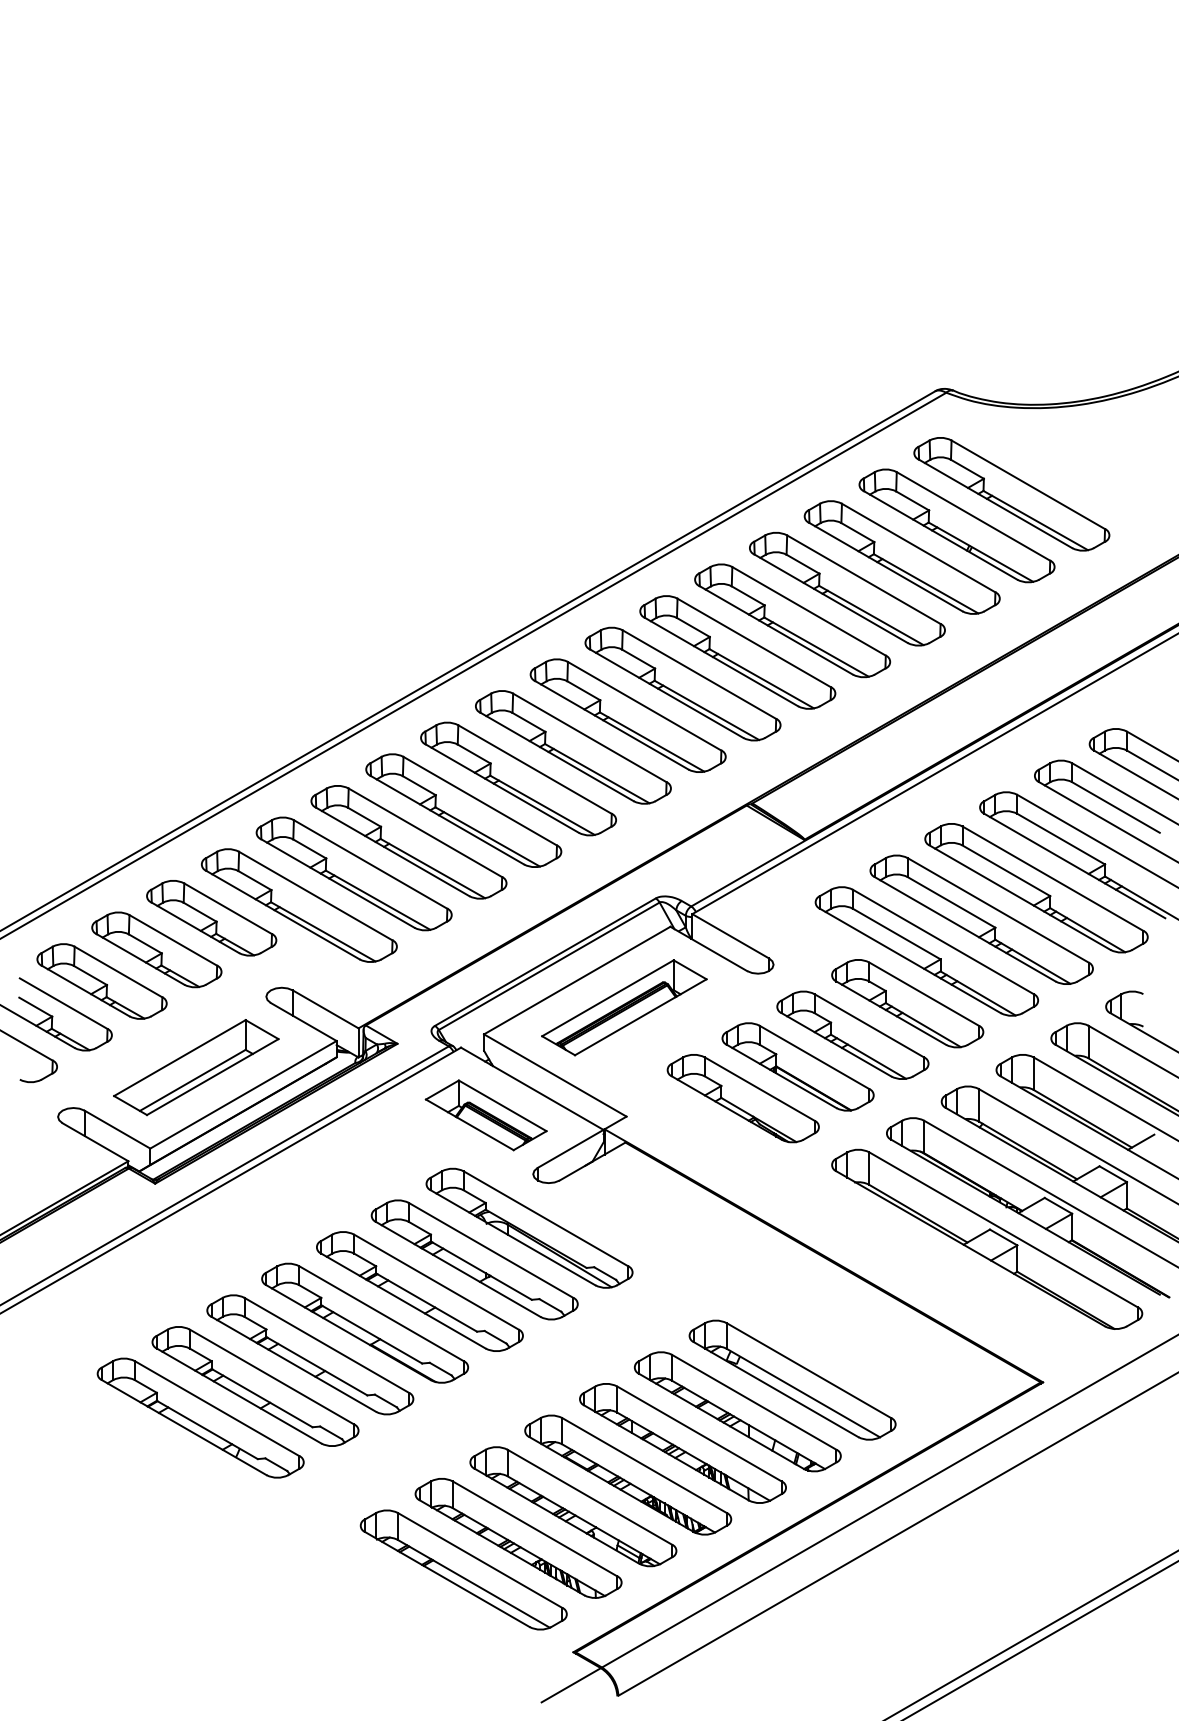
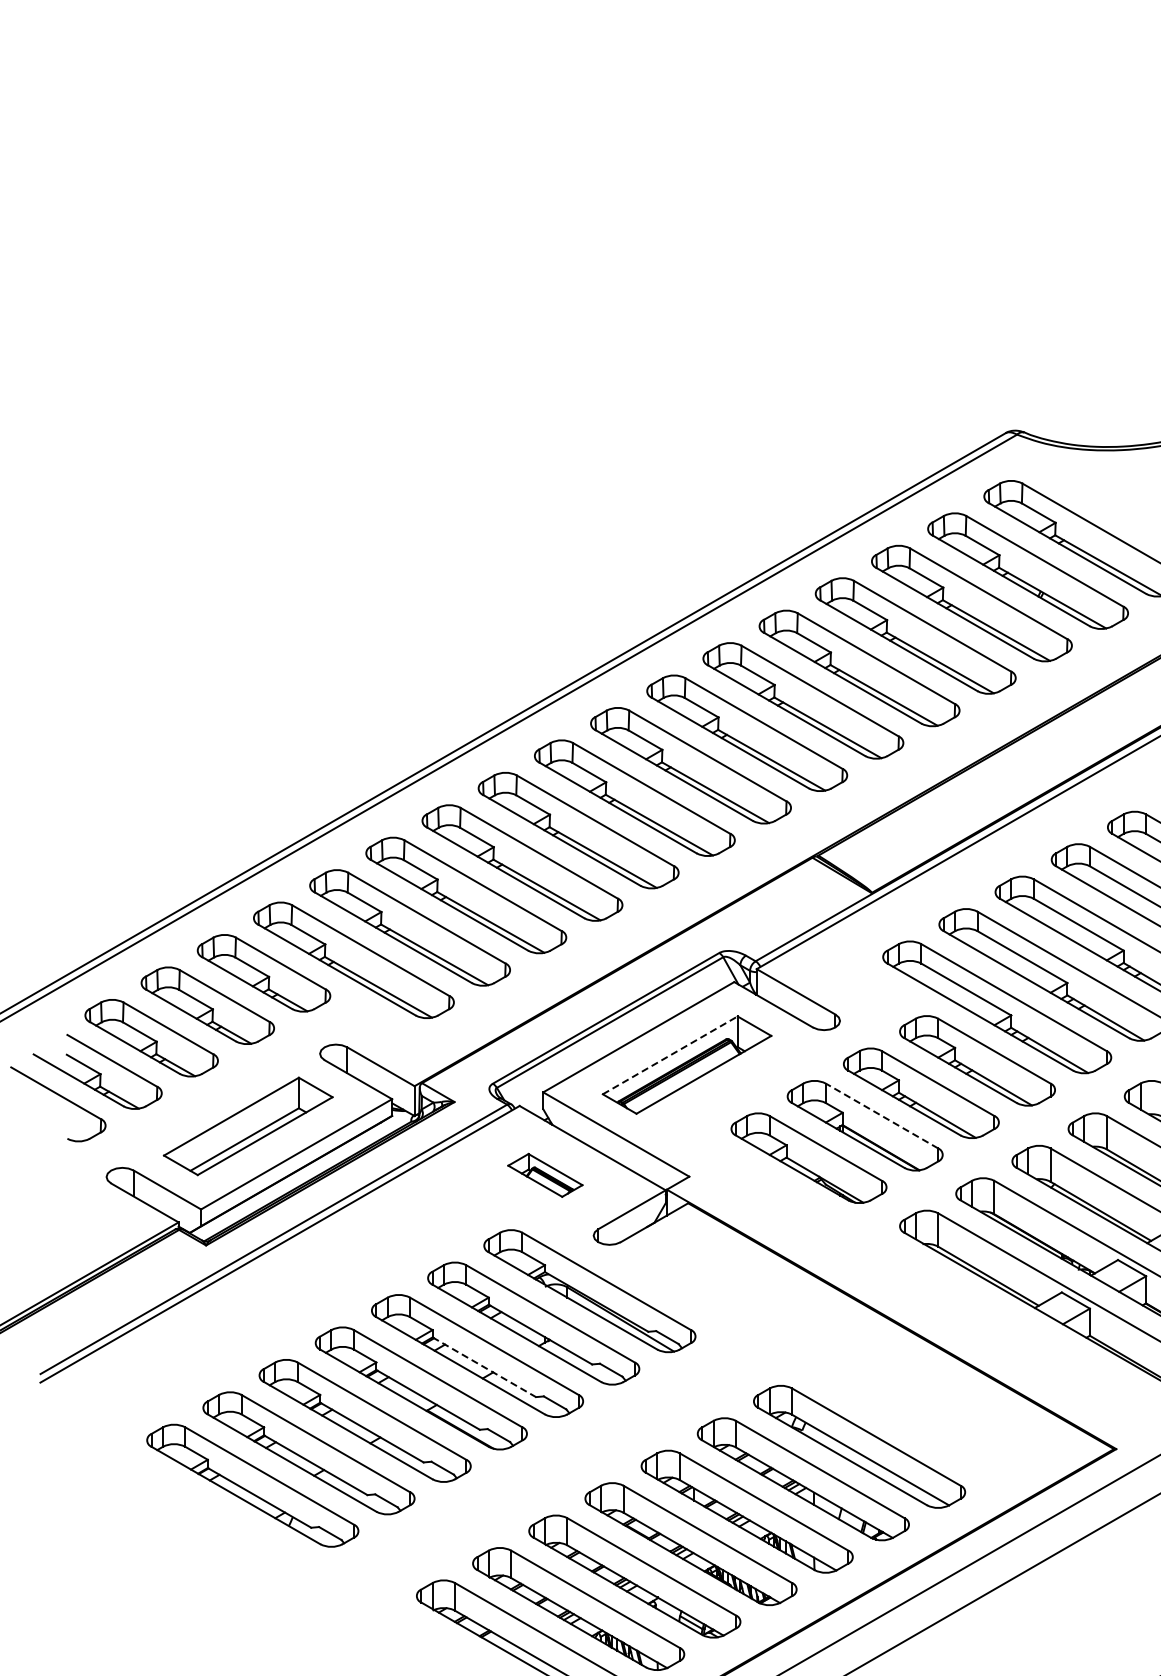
line: (607, 998) -> (669, 1055), solid -> dashed
line: (814, 1057) -> (881, 1116), solid -> dashed
part: (485, 1115) -> (544, 1175), size x0.6
line: (427, 1302) -> (485, 1367), solid -> dashed

